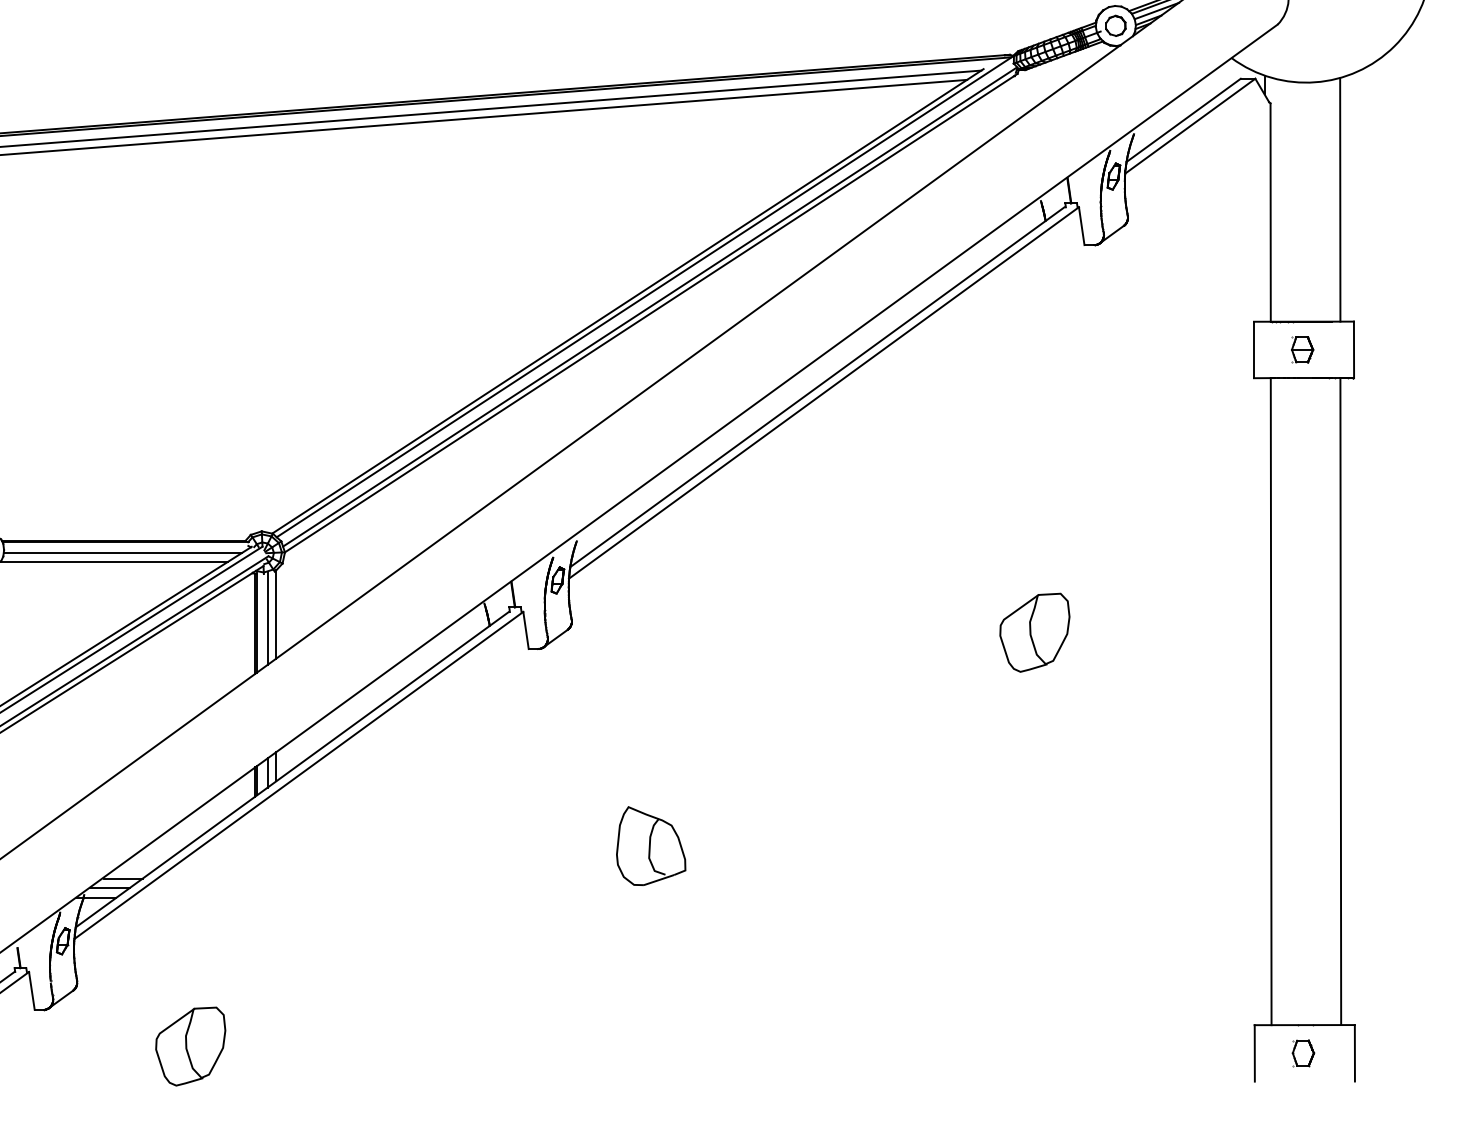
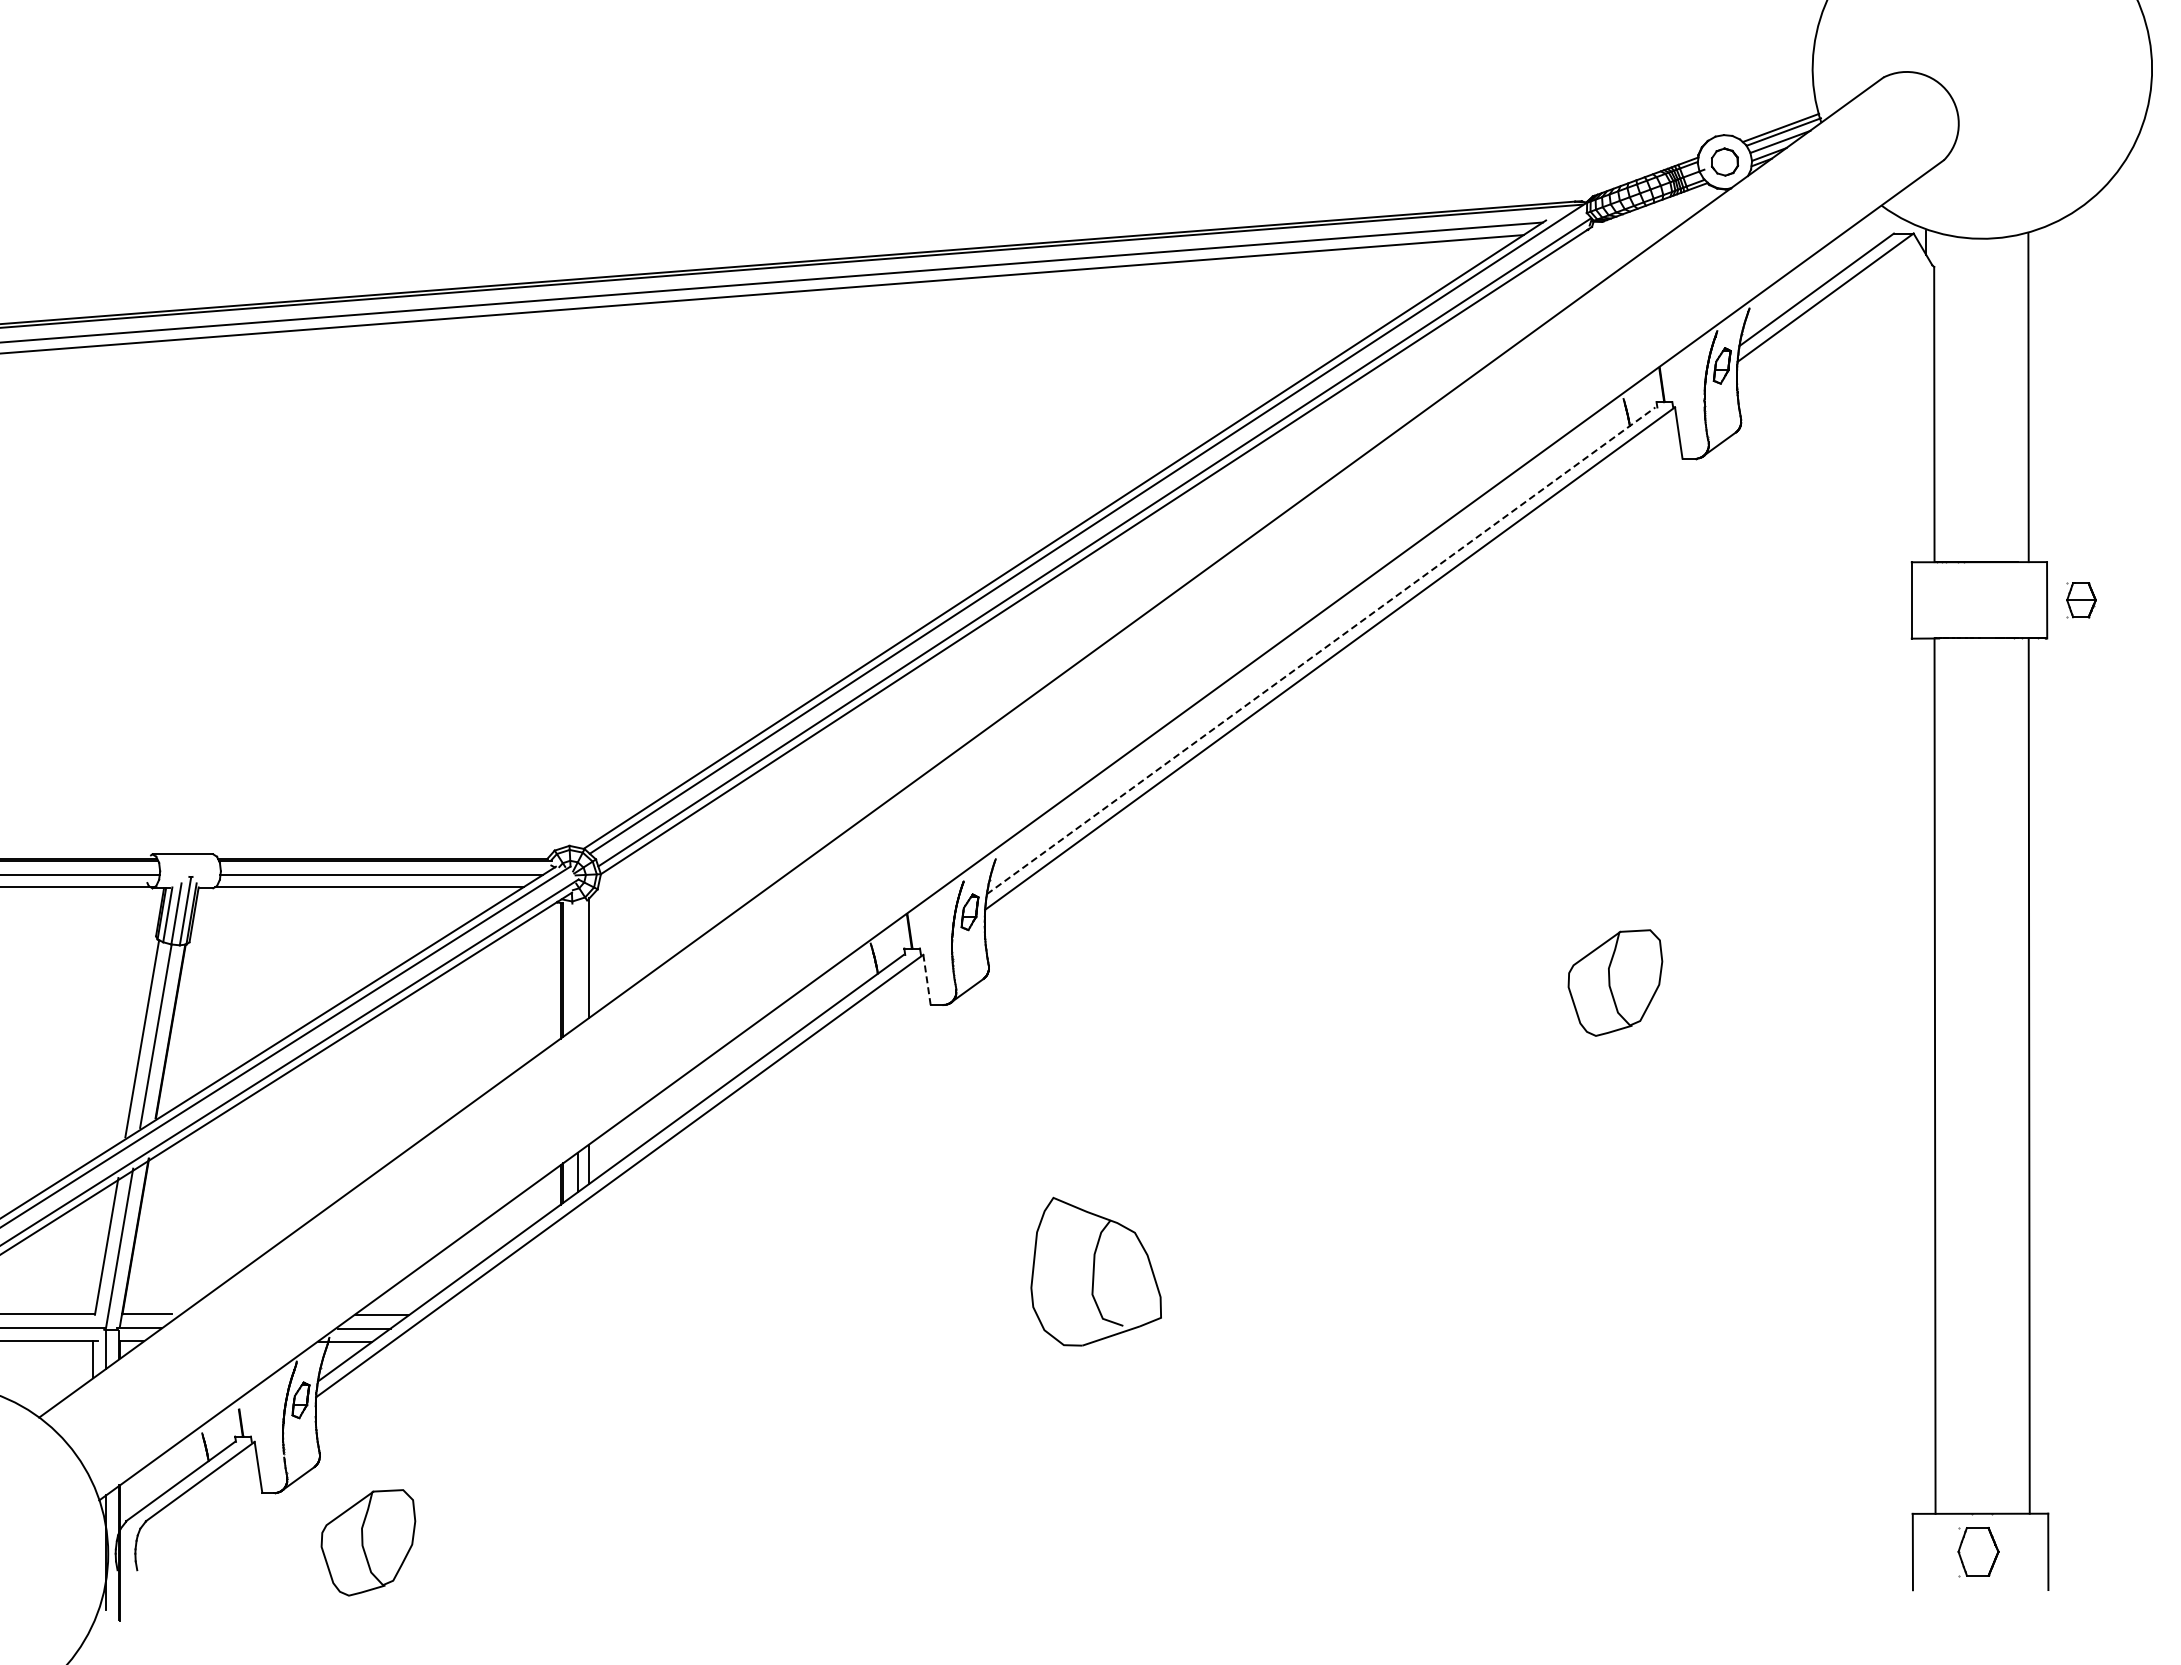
part: (1302, 350) -> (2081, 600), moved
line: (817, 386) -> (1321, 650), solid -> dashed
line: (267, 618) -> (577, 963), removed
line: (525, 630) -> (926, 979), solid -> dashed
part: (651, 846) -> (1096, 1271), size x1.4
part: (190, 1046) -> (368, 1542), moved
part: (1303, 1052) -> (1978, 1551), size x1.4

